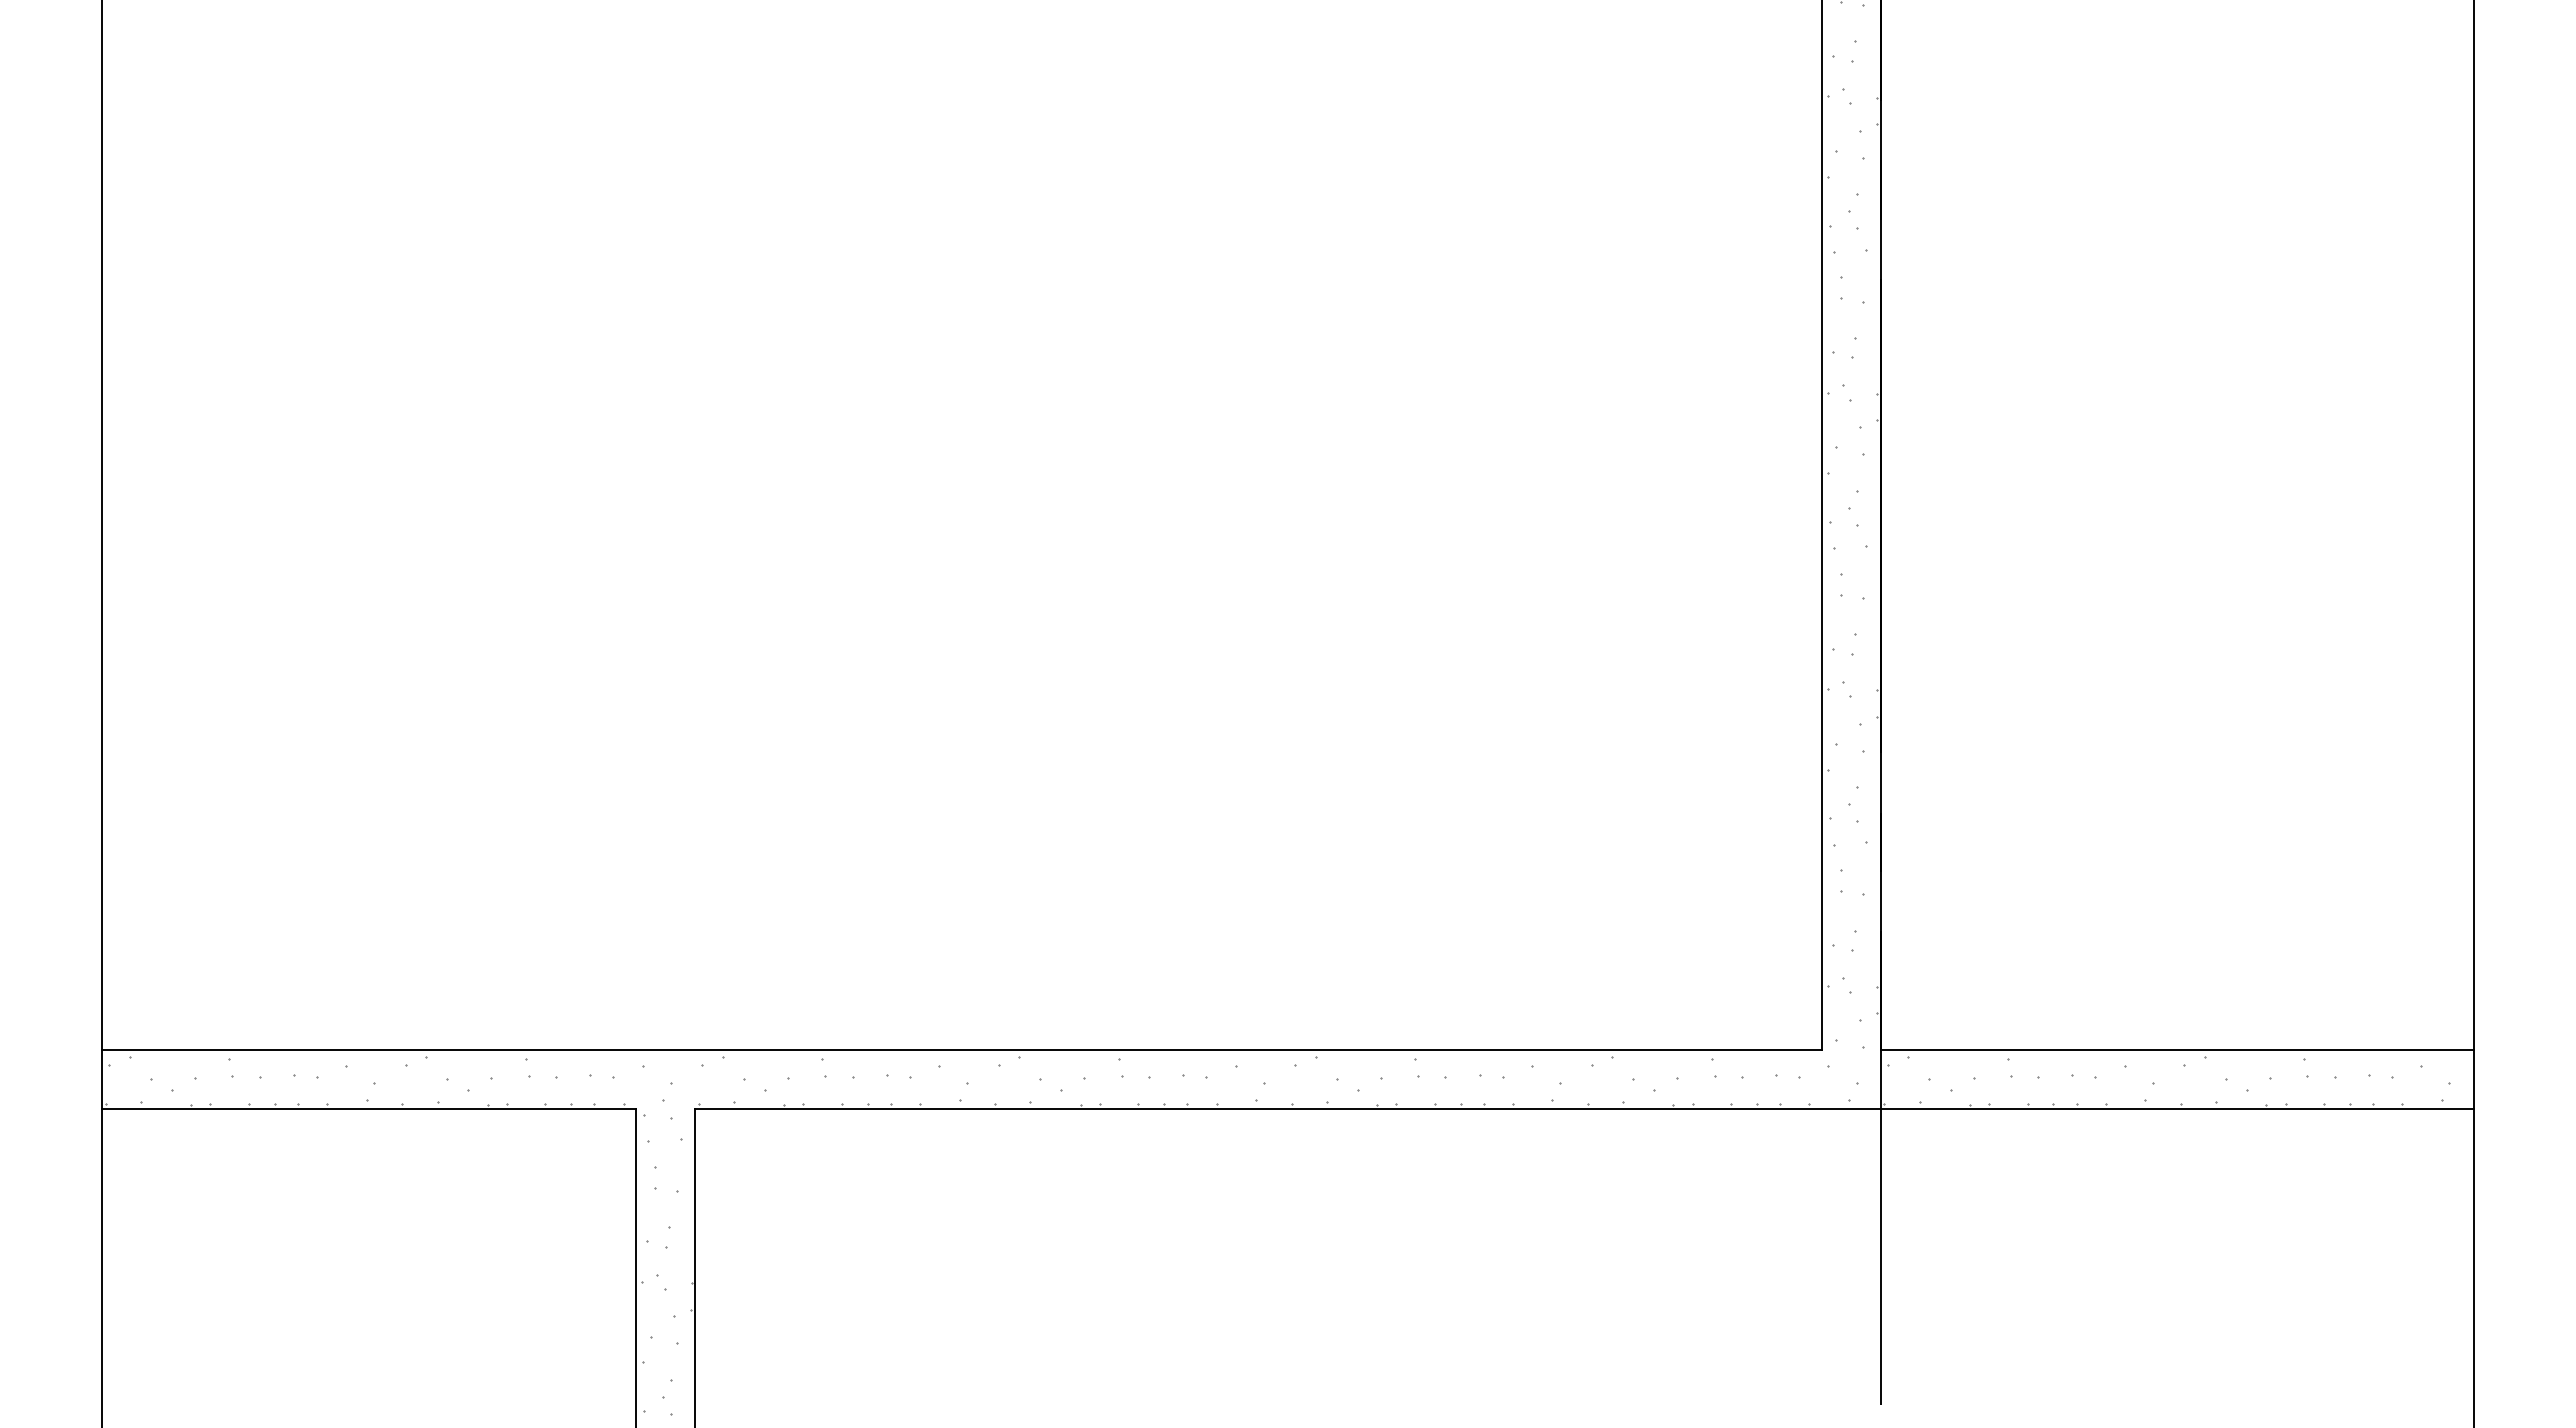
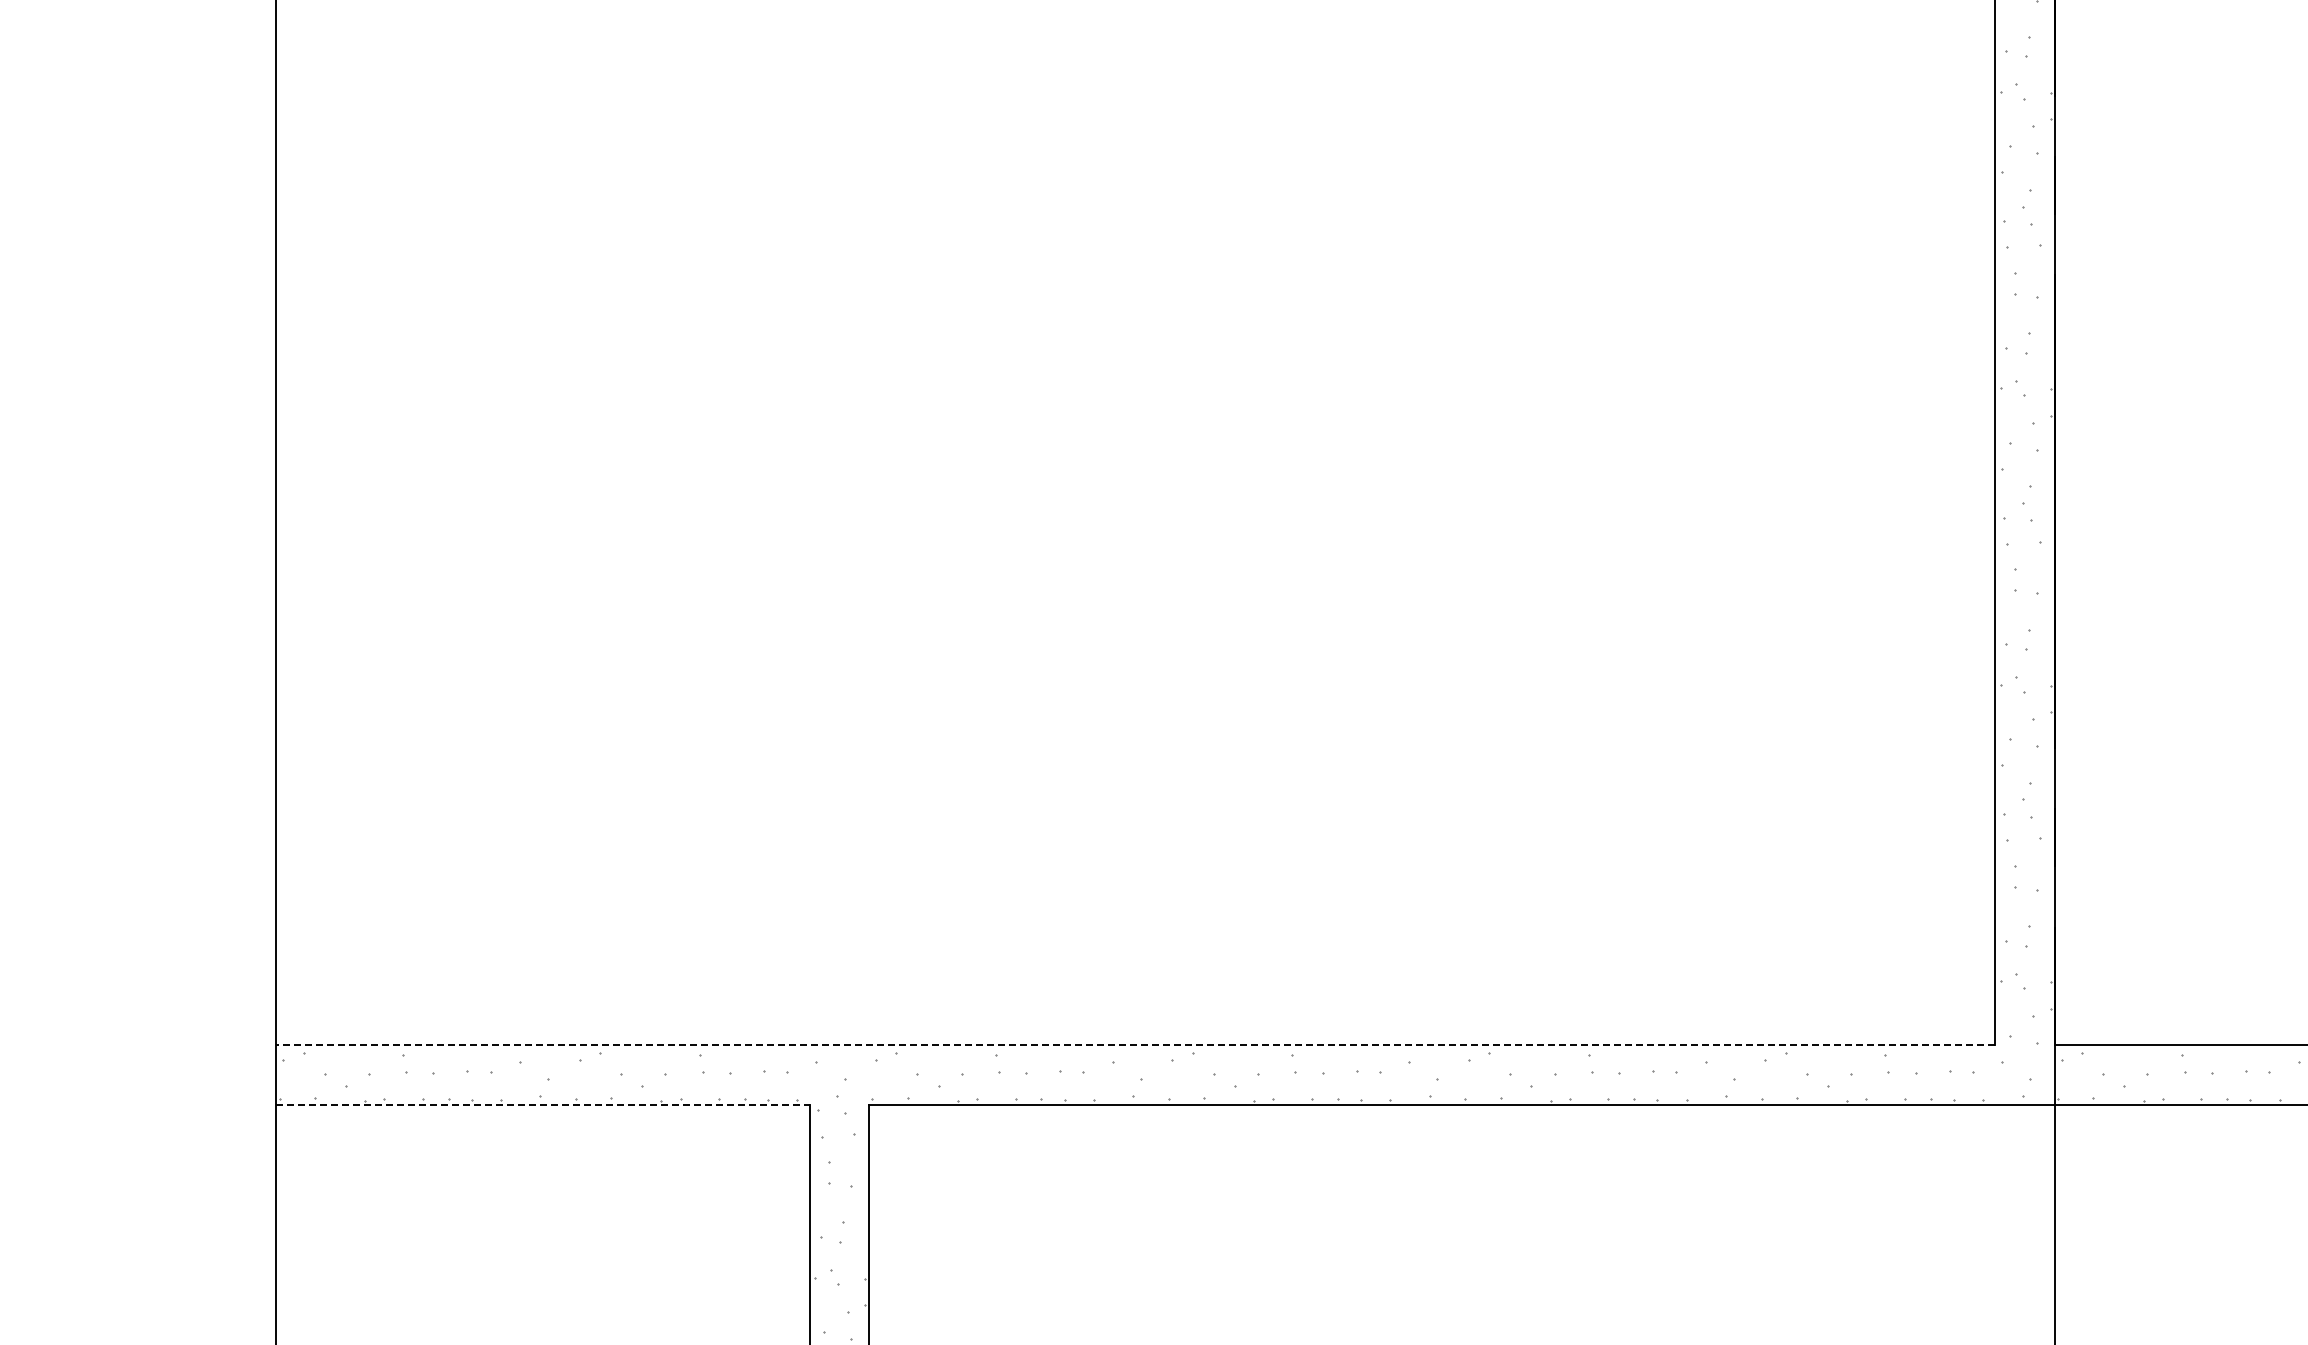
line: (961, 1049) -> (1135, 1045), solid -> dashed
line: (369, 1108) -> (543, 1104), solid -> dashed

